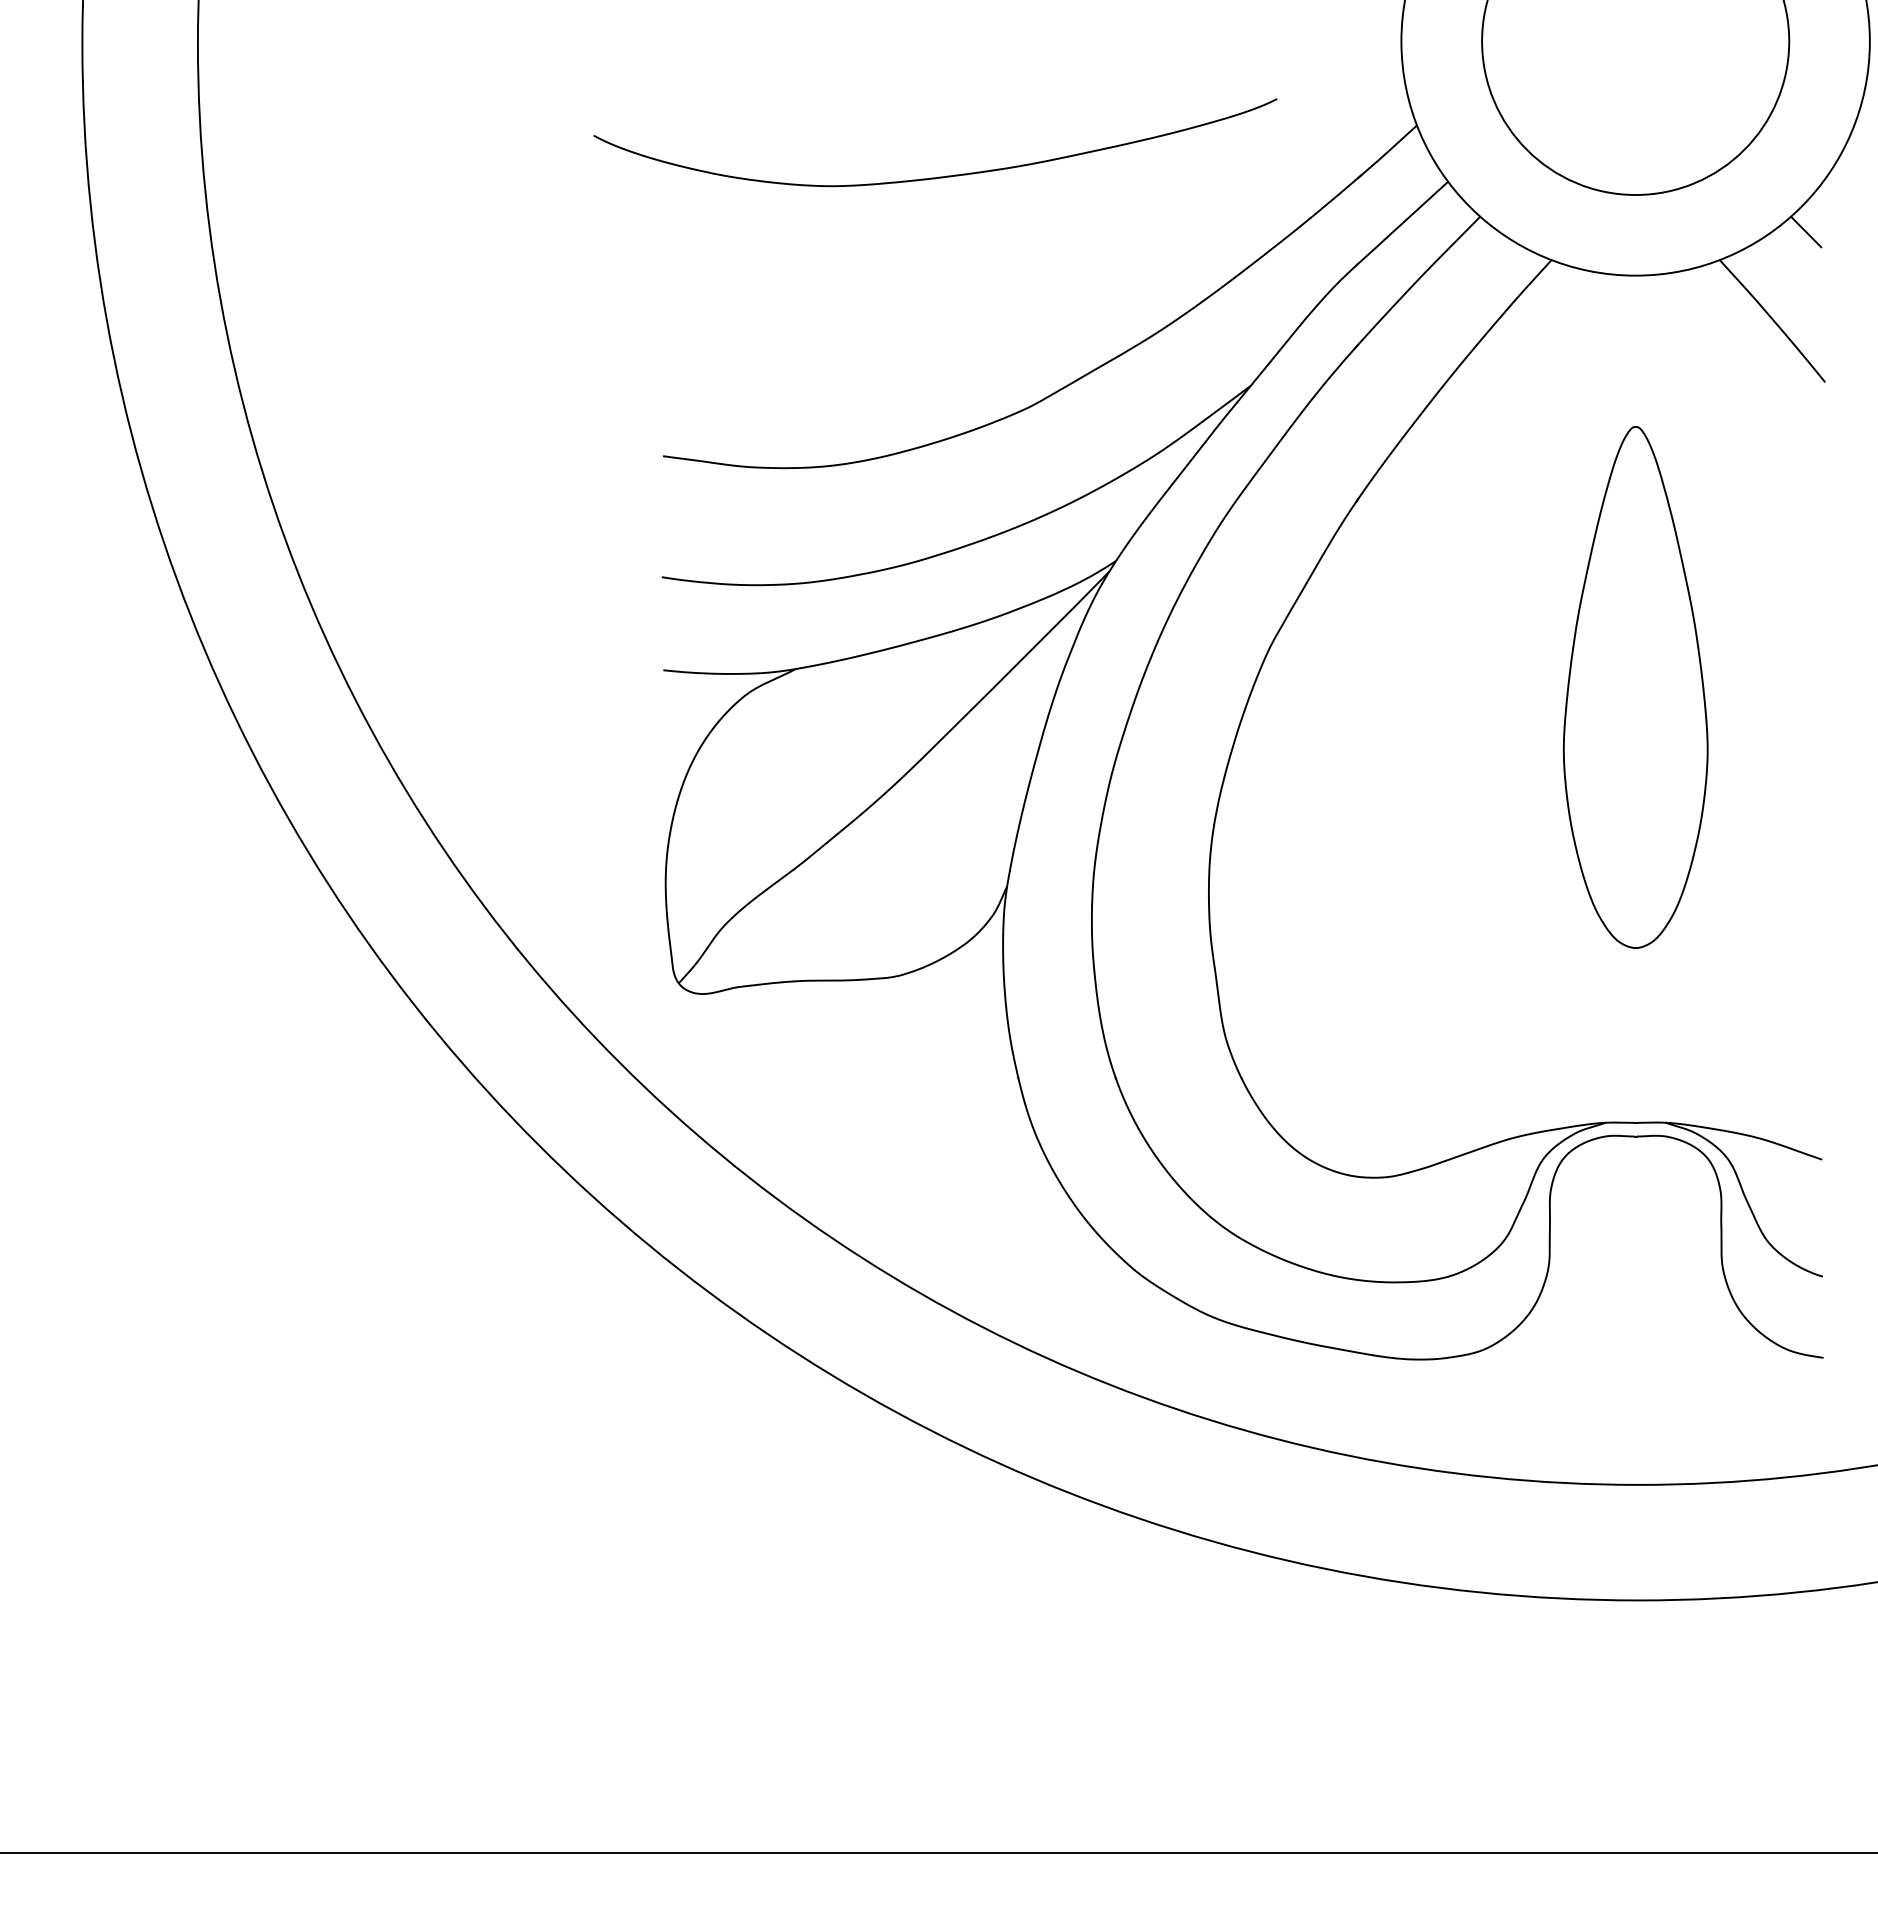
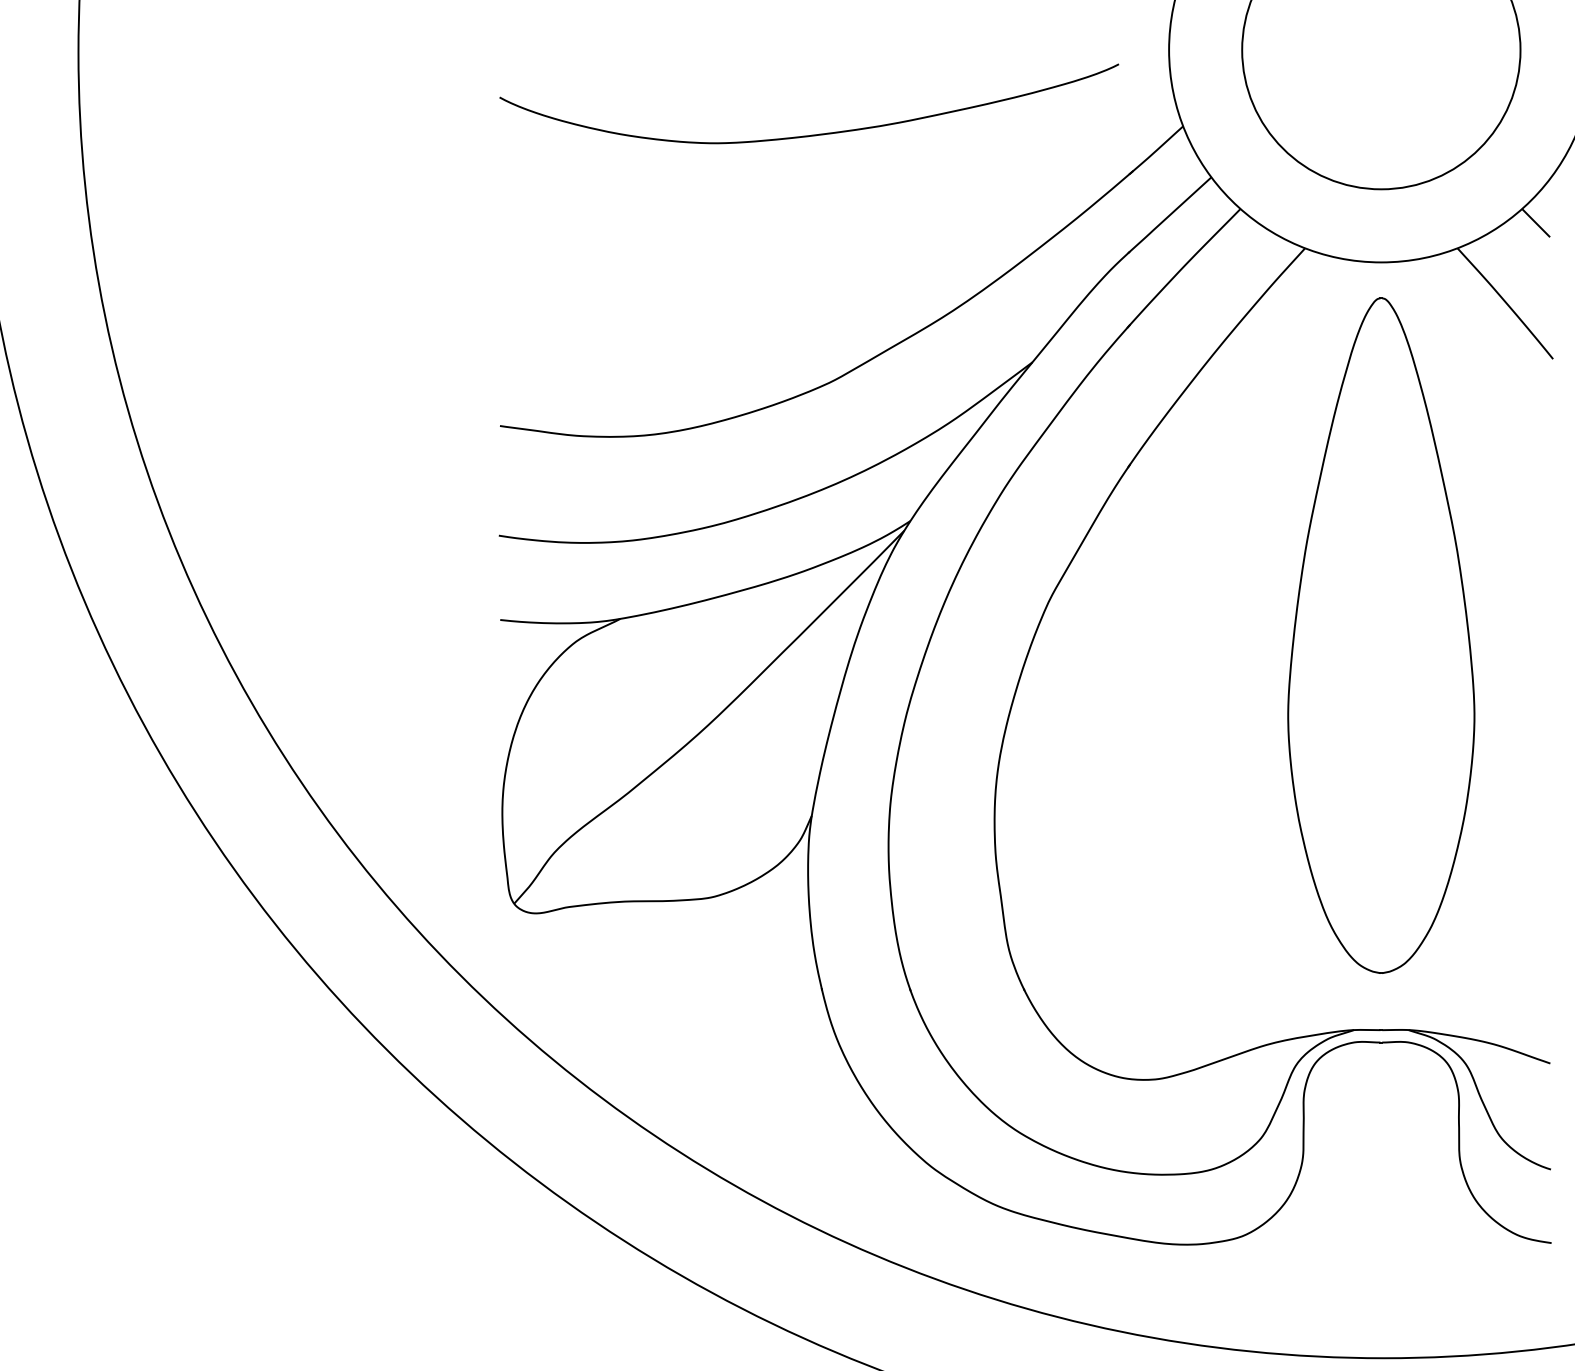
curve: (938, 176) -> (812, 134), moved
part: (1635, 687) -> (1381, 635), size x1.43

